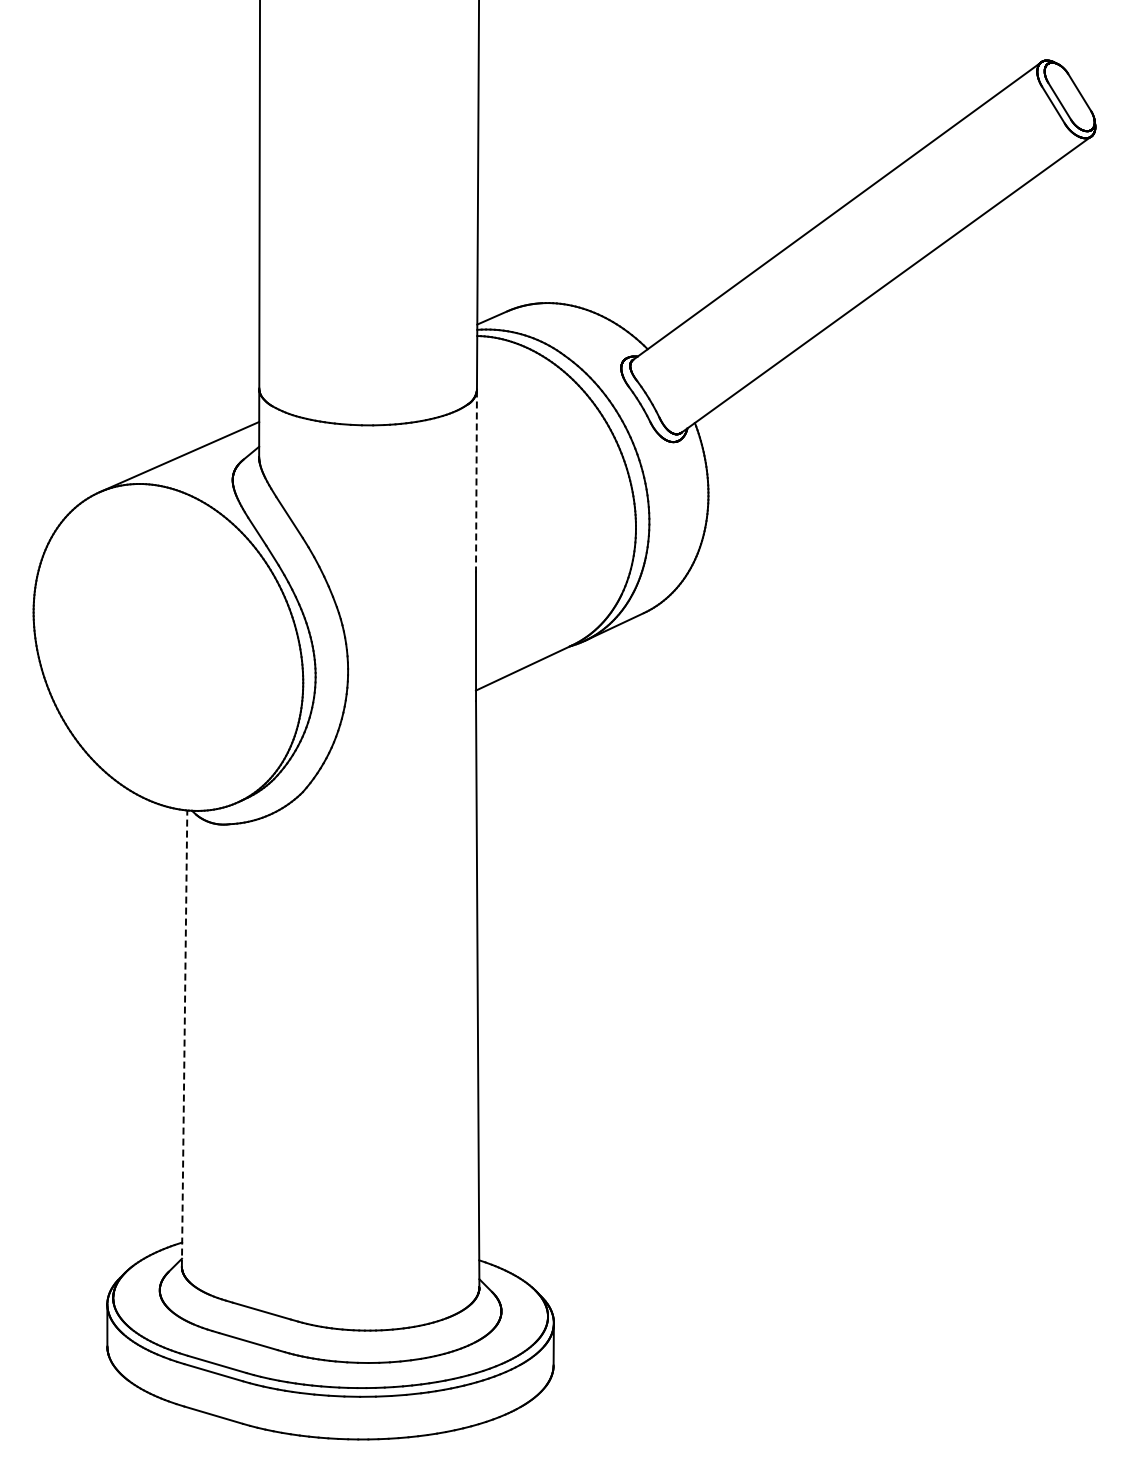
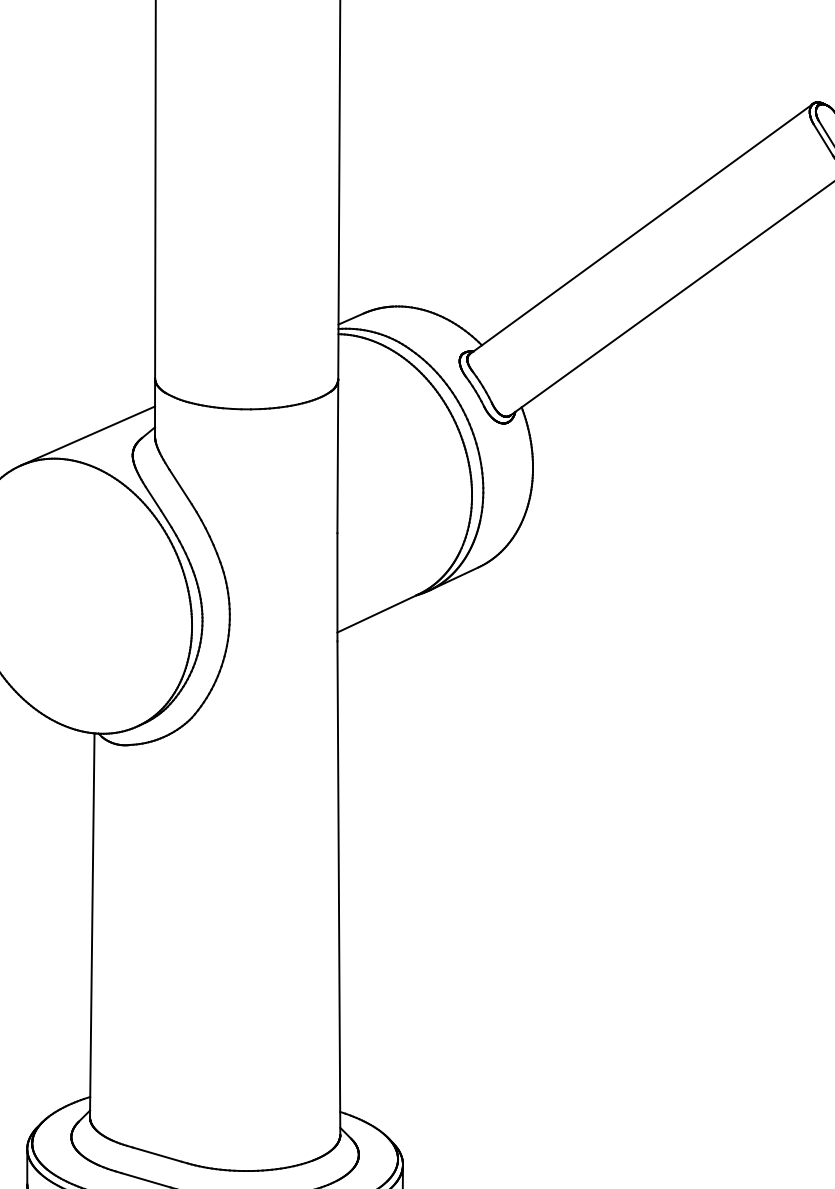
line: (476, 481) -> (337, 456), dashed -> solid
line: (184, 1038) -> (92, 925), dashed -> solid

